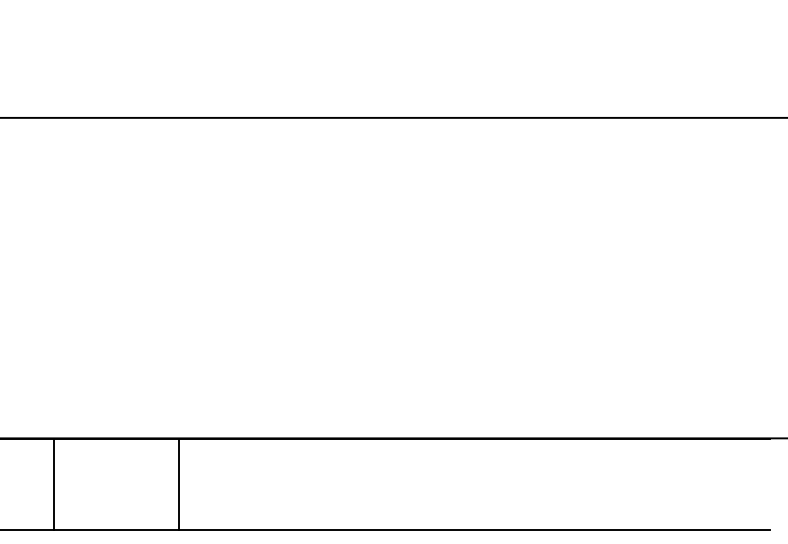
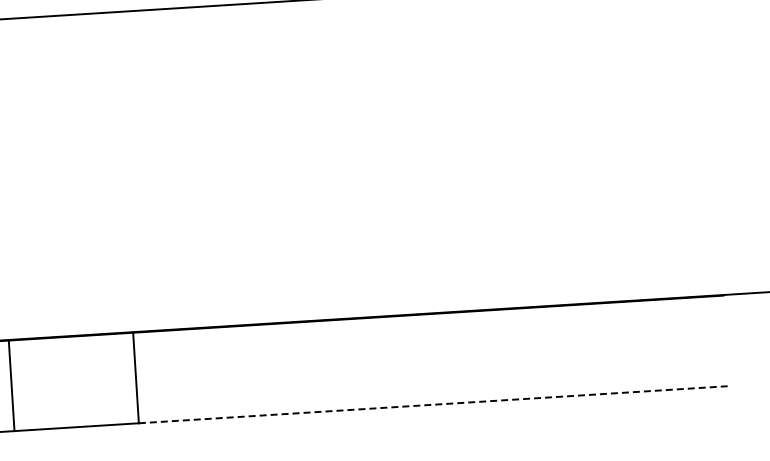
line: (474, 529) -> (434, 404), solid -> dashed

